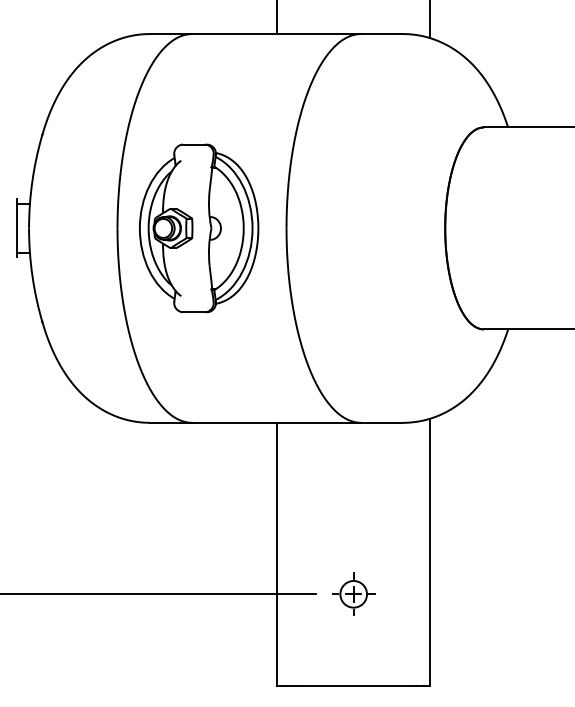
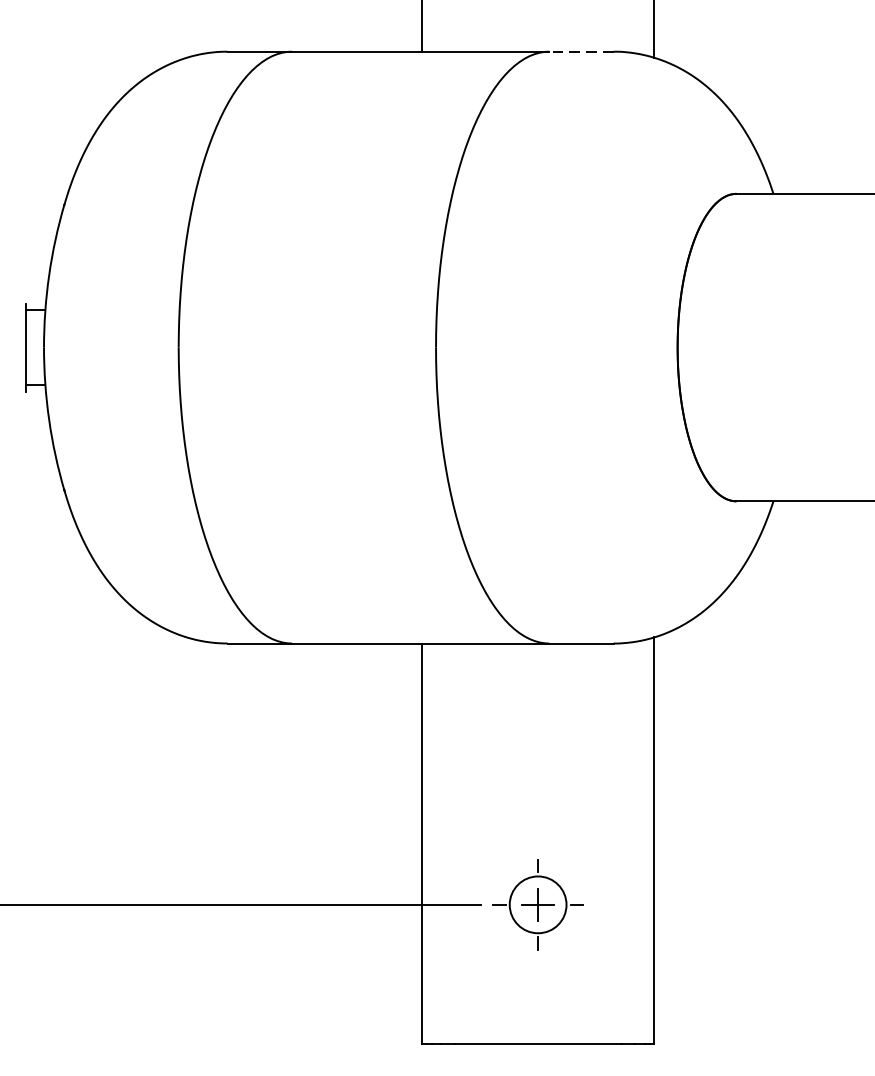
line: (381, 34) -> (580, 52), solid -> dashed
part: (199, 228) -> (303, 347), removed
part: (353, 593) -> (537, 903), size x1.4

